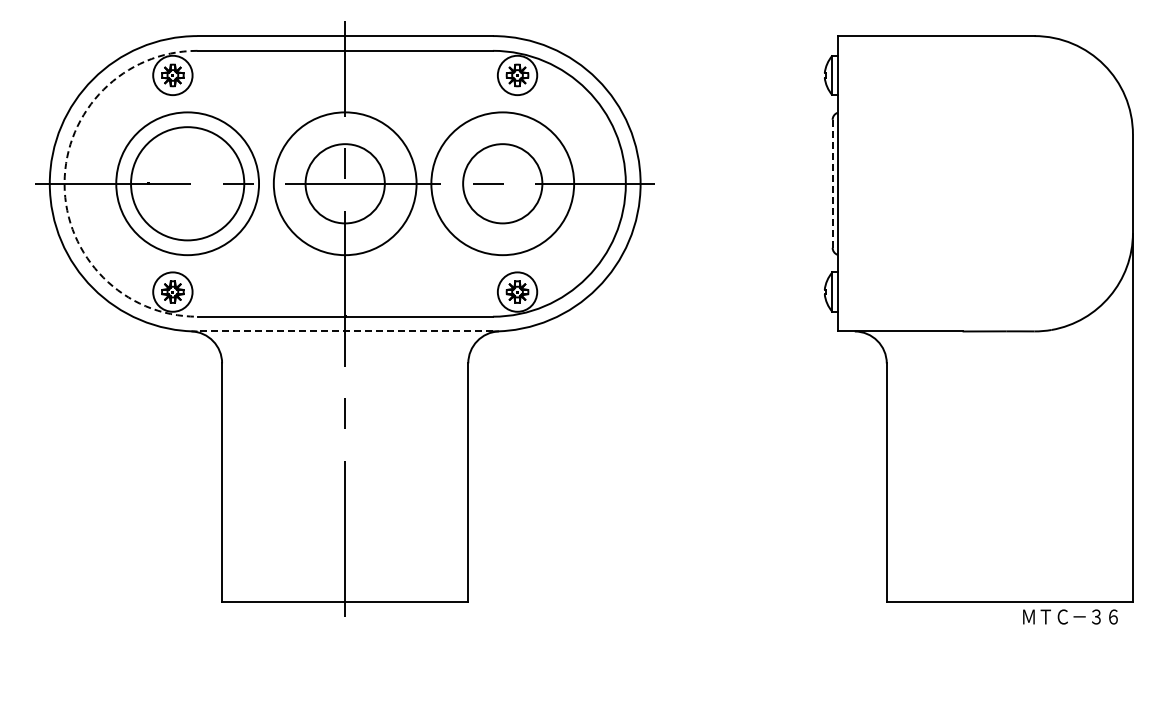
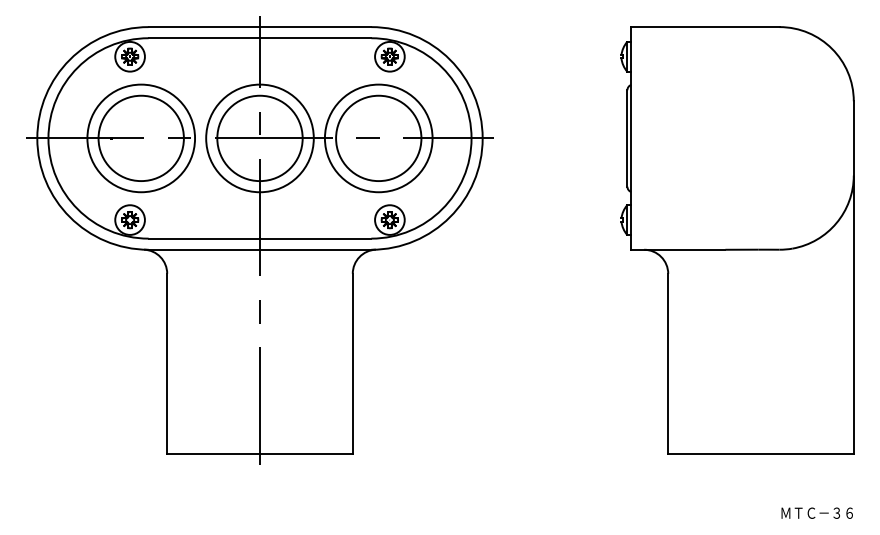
arc: (64, 183) -> (48, 138), dashed -> solid
circle: (344, 183) -> (259, 138), size x1.43
circle: (502, 183) -> (378, 138), size x1.43
line: (832, 183) -> (627, 138), dashed -> solid
line: (345, 331) -> (260, 249), dashed -> solid
text: (1070, 616) -> (817, 512), moved

